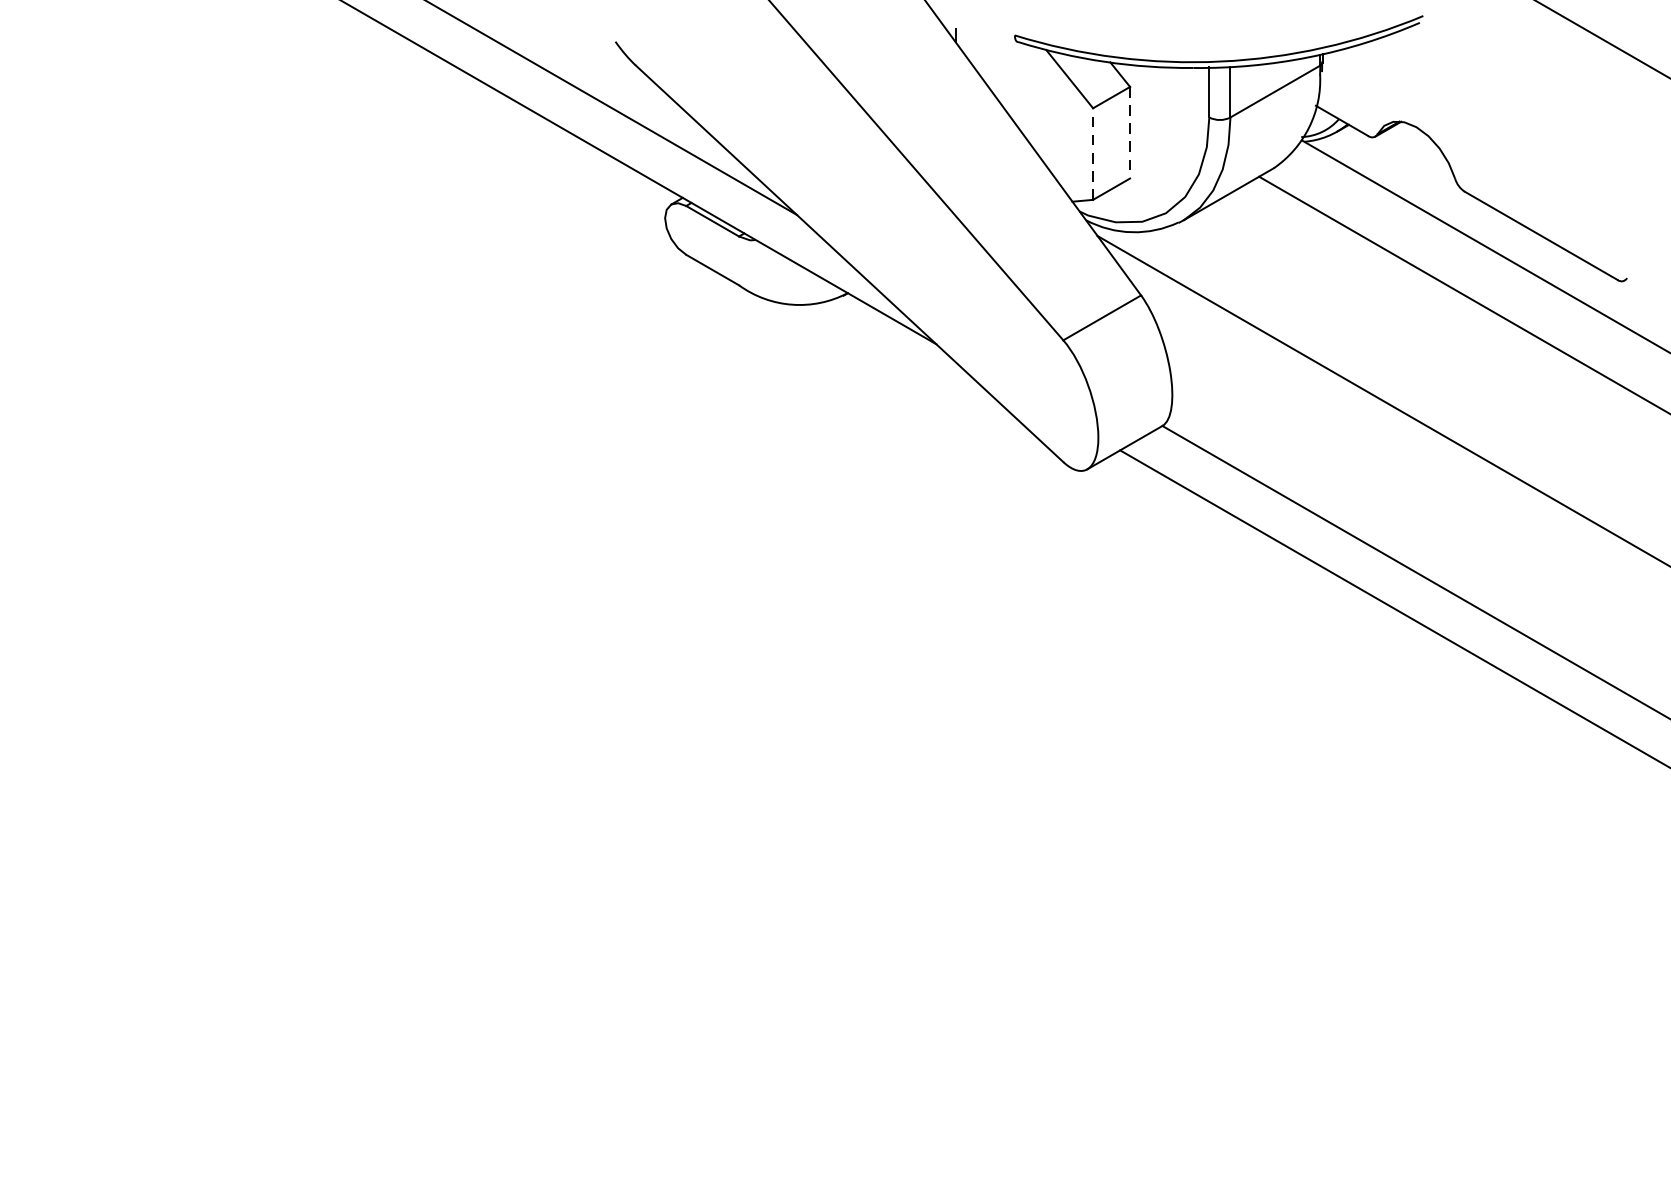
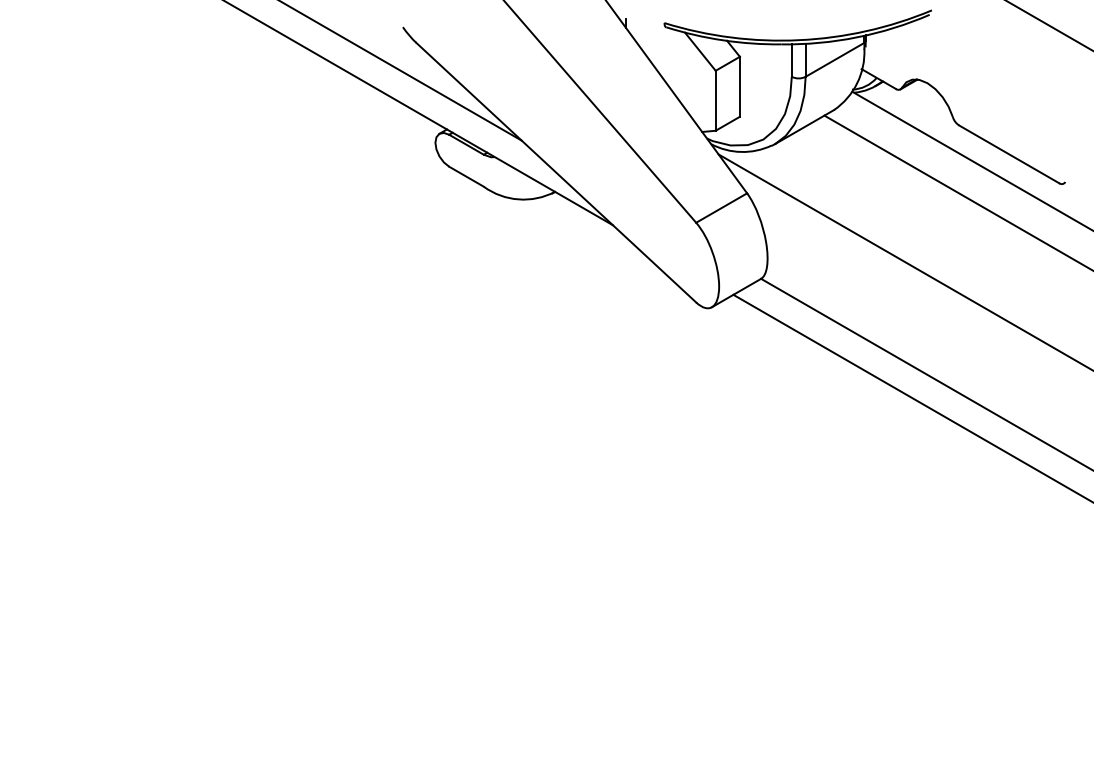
line: (1129, 132) -> (739, 86), dashed -> solid
line: (1092, 153) -> (715, 100), dashed -> solid

